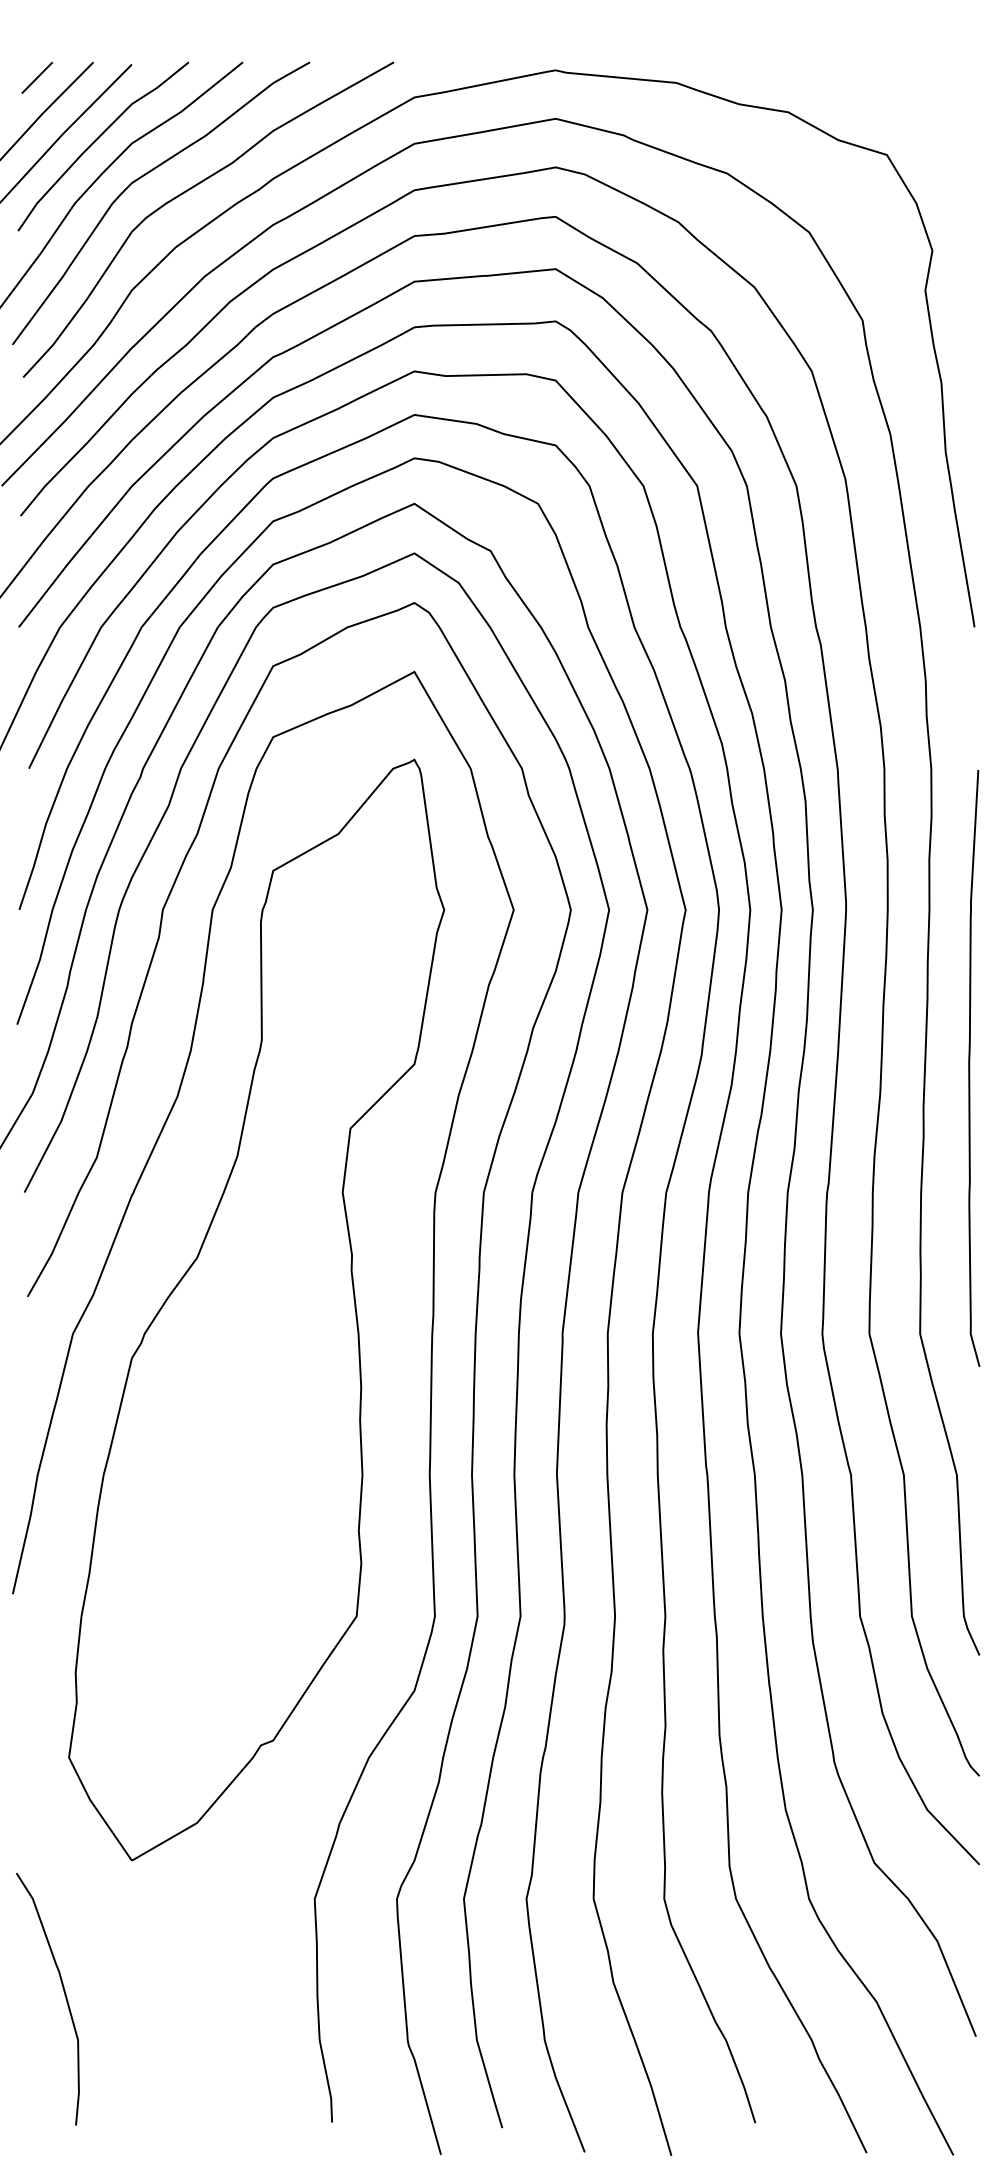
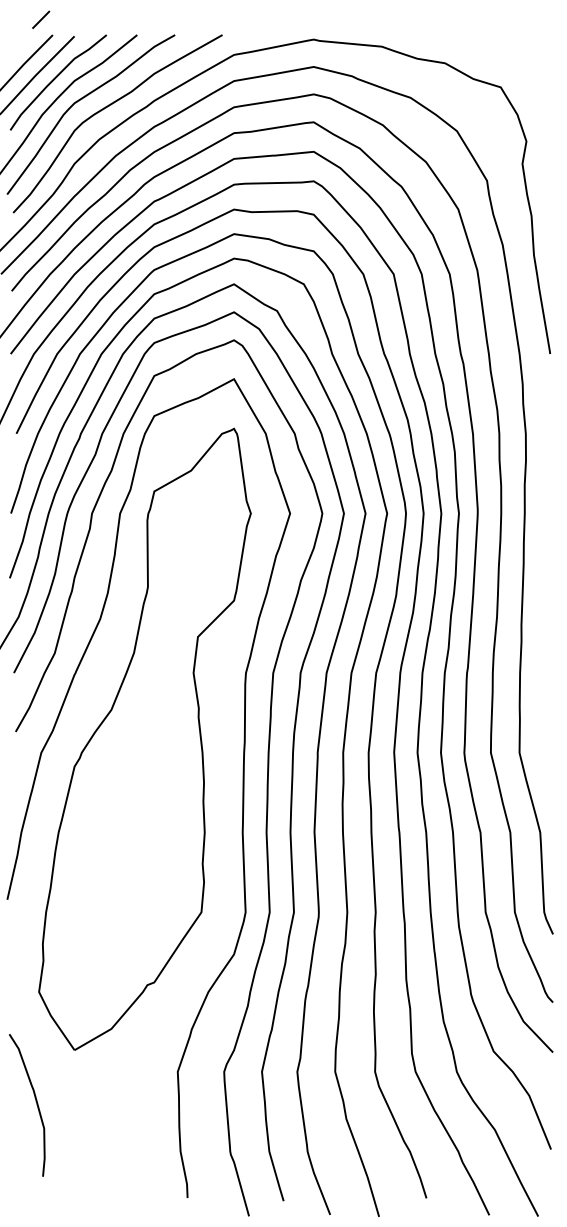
line: (37, 77) -> (41, 19), moved
curve: (971, 1067) -> (548, 602), removed
curve: (62, 1992) -> (35, 1101), moved

